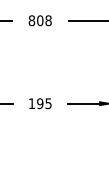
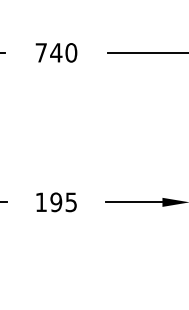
text: (39, 20) -> (54, 52), 808 -> 740

